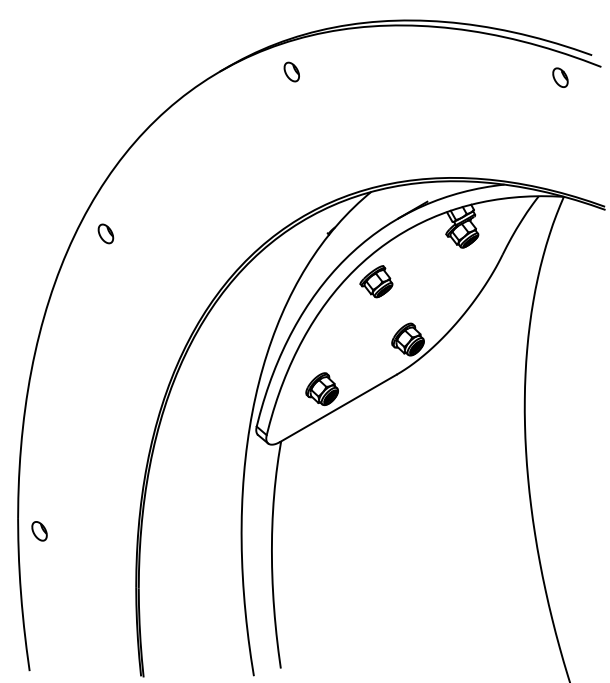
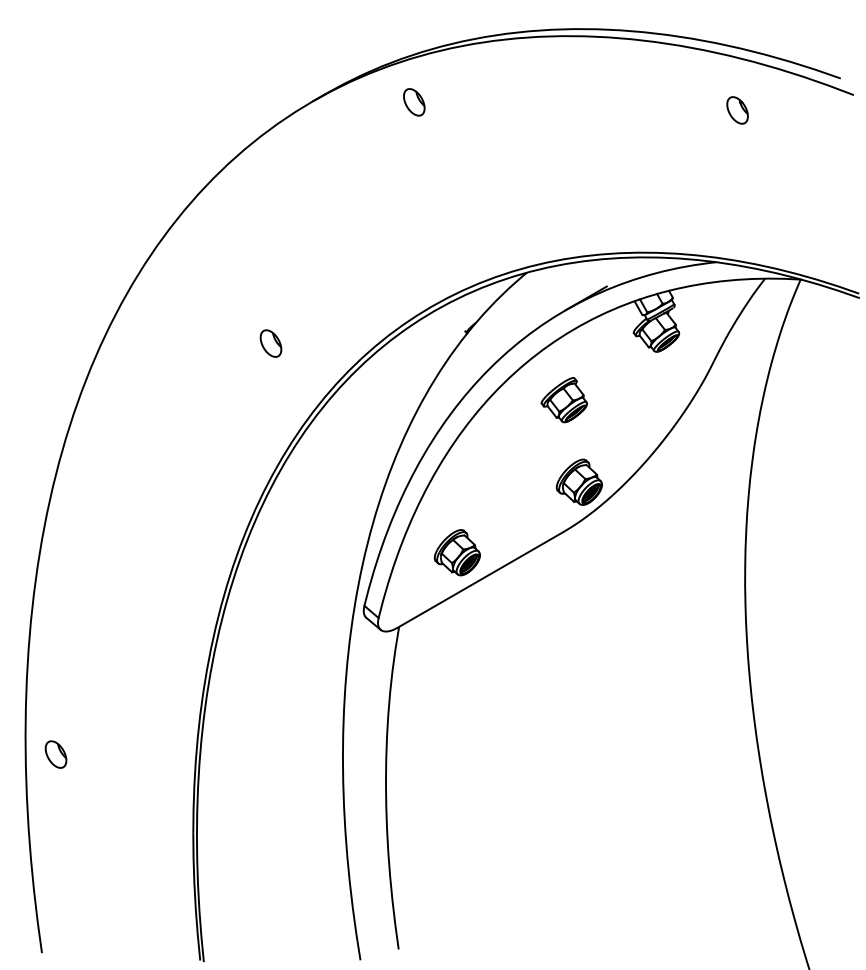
part: (560, 77) -> (737, 110), moved
part: (105, 233) -> (270, 342), moved
part: (376, 281) -> (564, 399), moved

